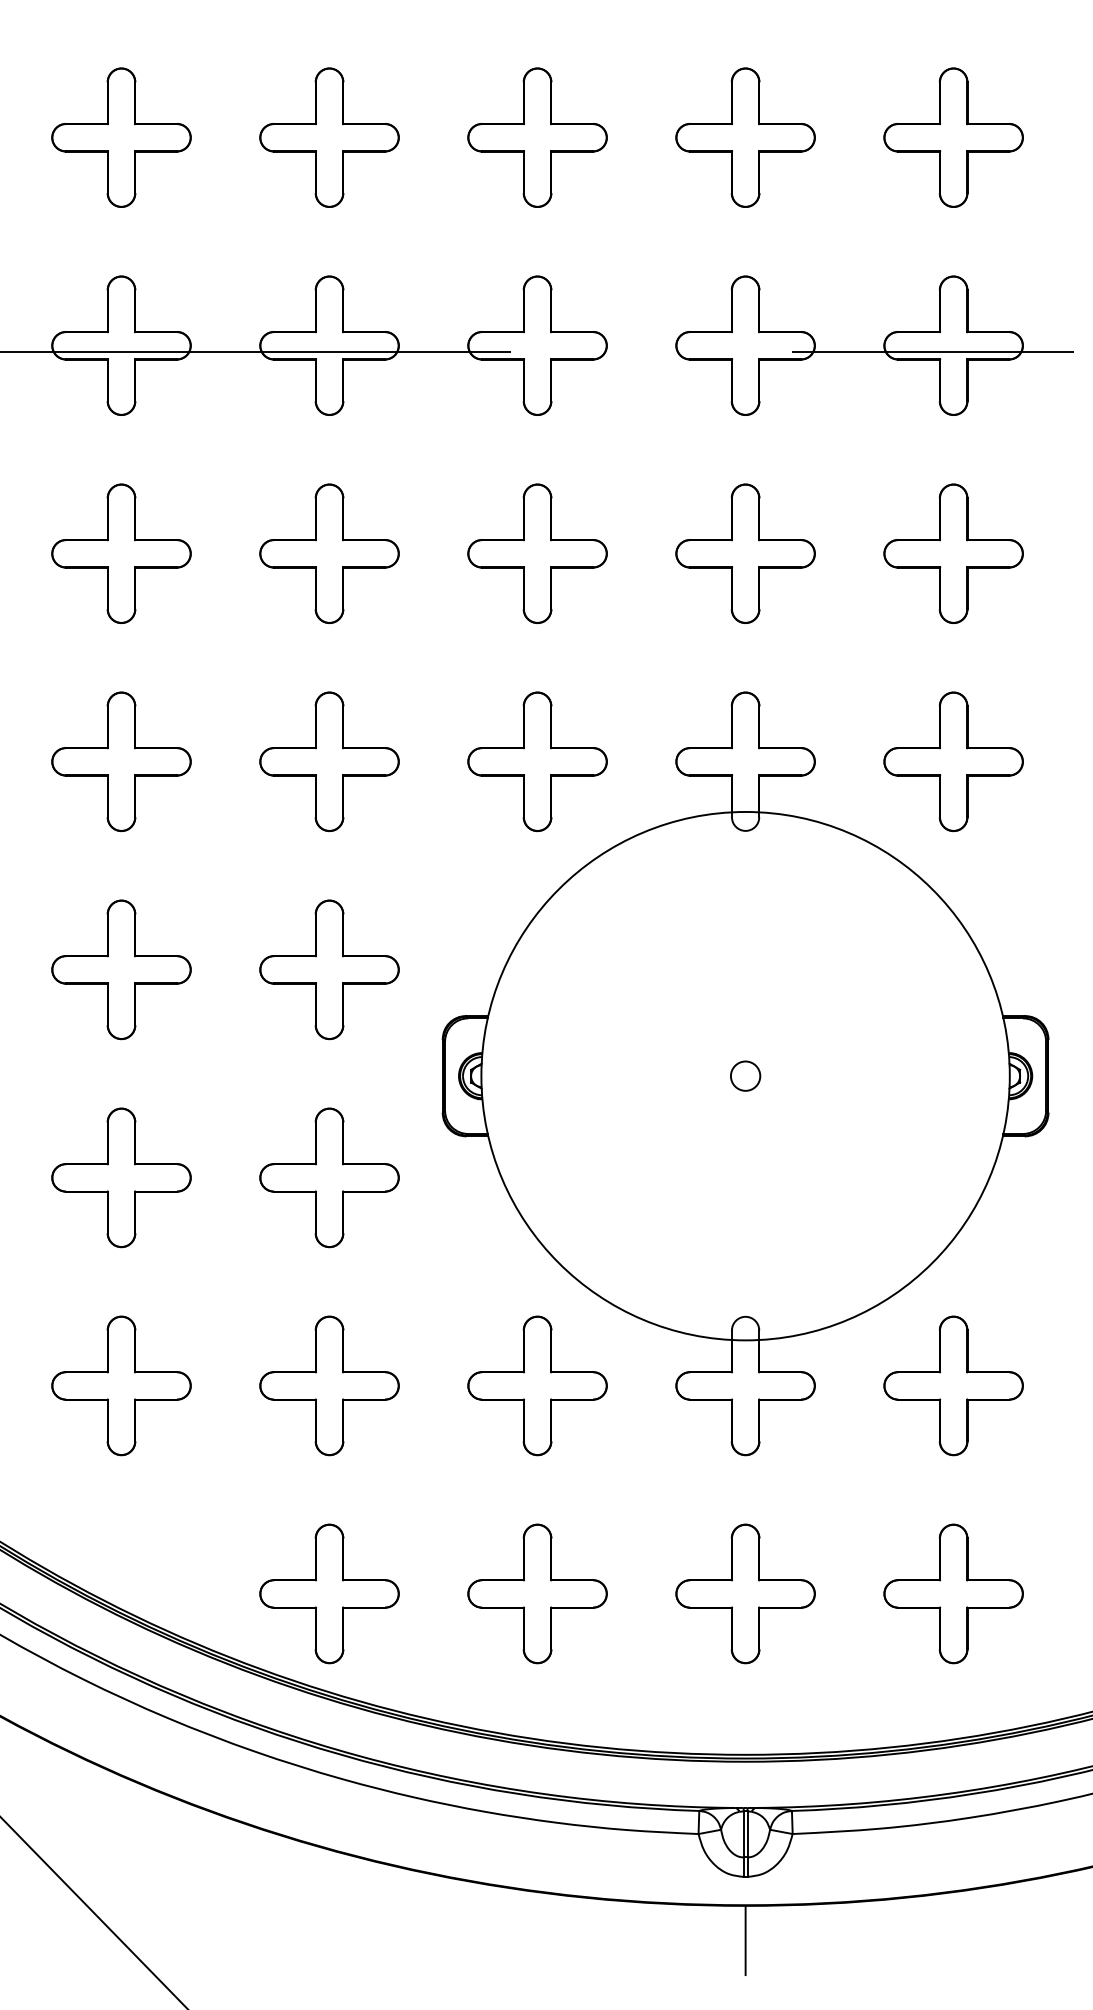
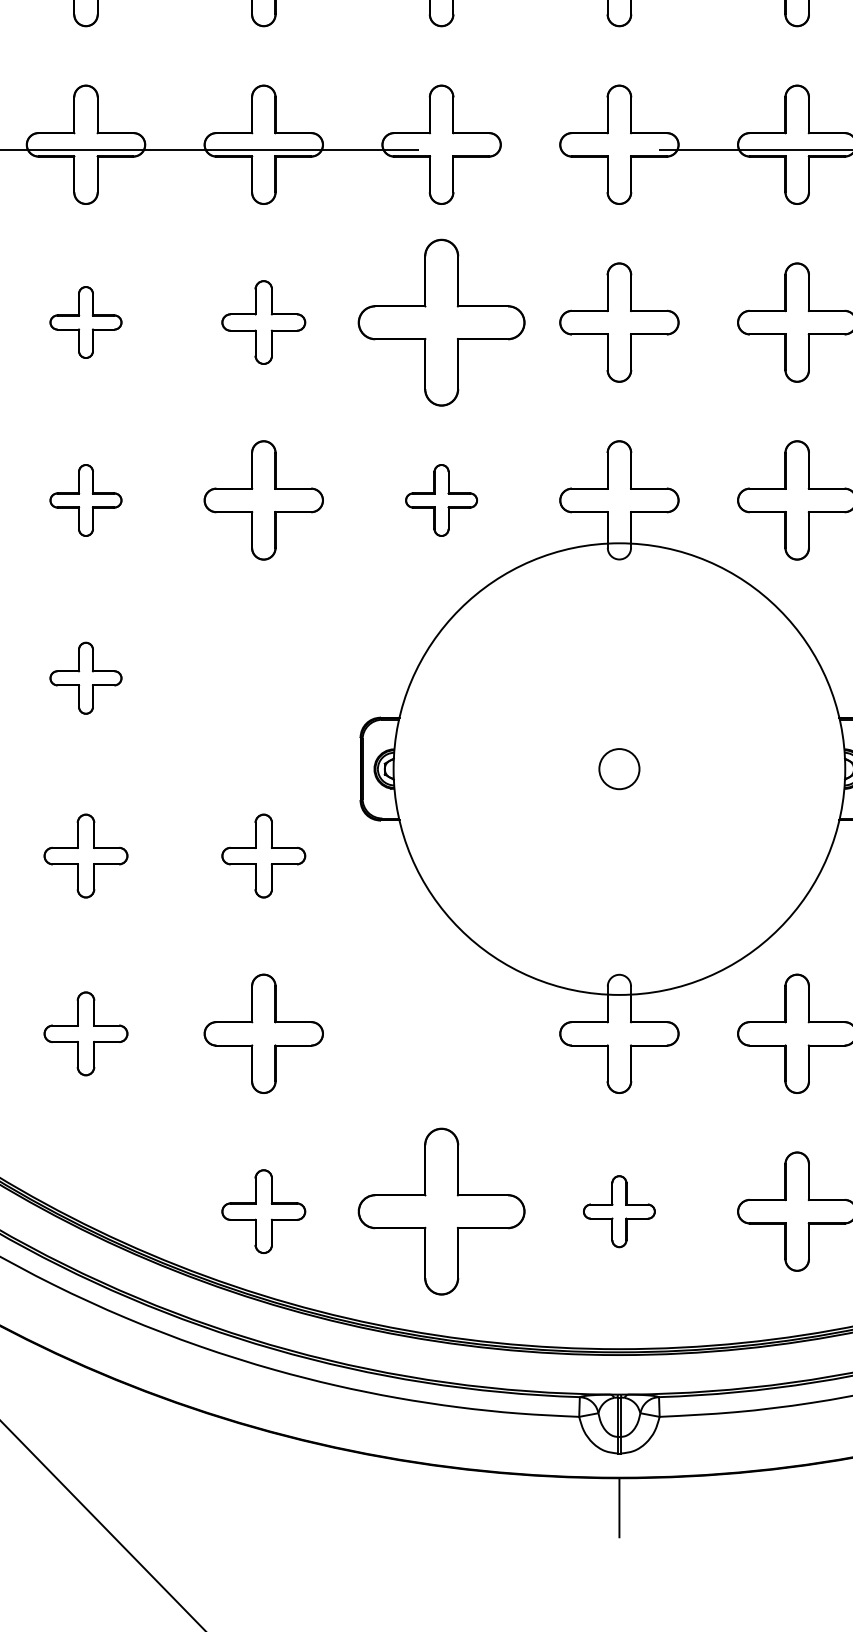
part: (121, 553) -> (86, 322), size x0.6
part: (329, 553) -> (263, 322), size x0.7
part: (537, 553) -> (441, 322), size x1.4
part: (121, 761) -> (86, 500), size x0.6
part: (537, 761) -> (441, 500), size x0.6
part: (121, 969) -> (86, 677), size x0.6
part: (329, 969) -> (263, 677), removed
circle: (745, 1075) -> (619, 768), size x1.6
part: (121, 1177) -> (86, 855), size x0.7
part: (329, 1177) -> (263, 855), size x0.7
part: (121, 1385) -> (86, 1033), size x0.7
part: (537, 1385) -> (441, 1033), removed
part: (329, 1593) -> (263, 1211), size x0.7
part: (537, 1593) -> (441, 1211), size x1.4
part: (745, 1593) -> (619, 1211), size x0.6

